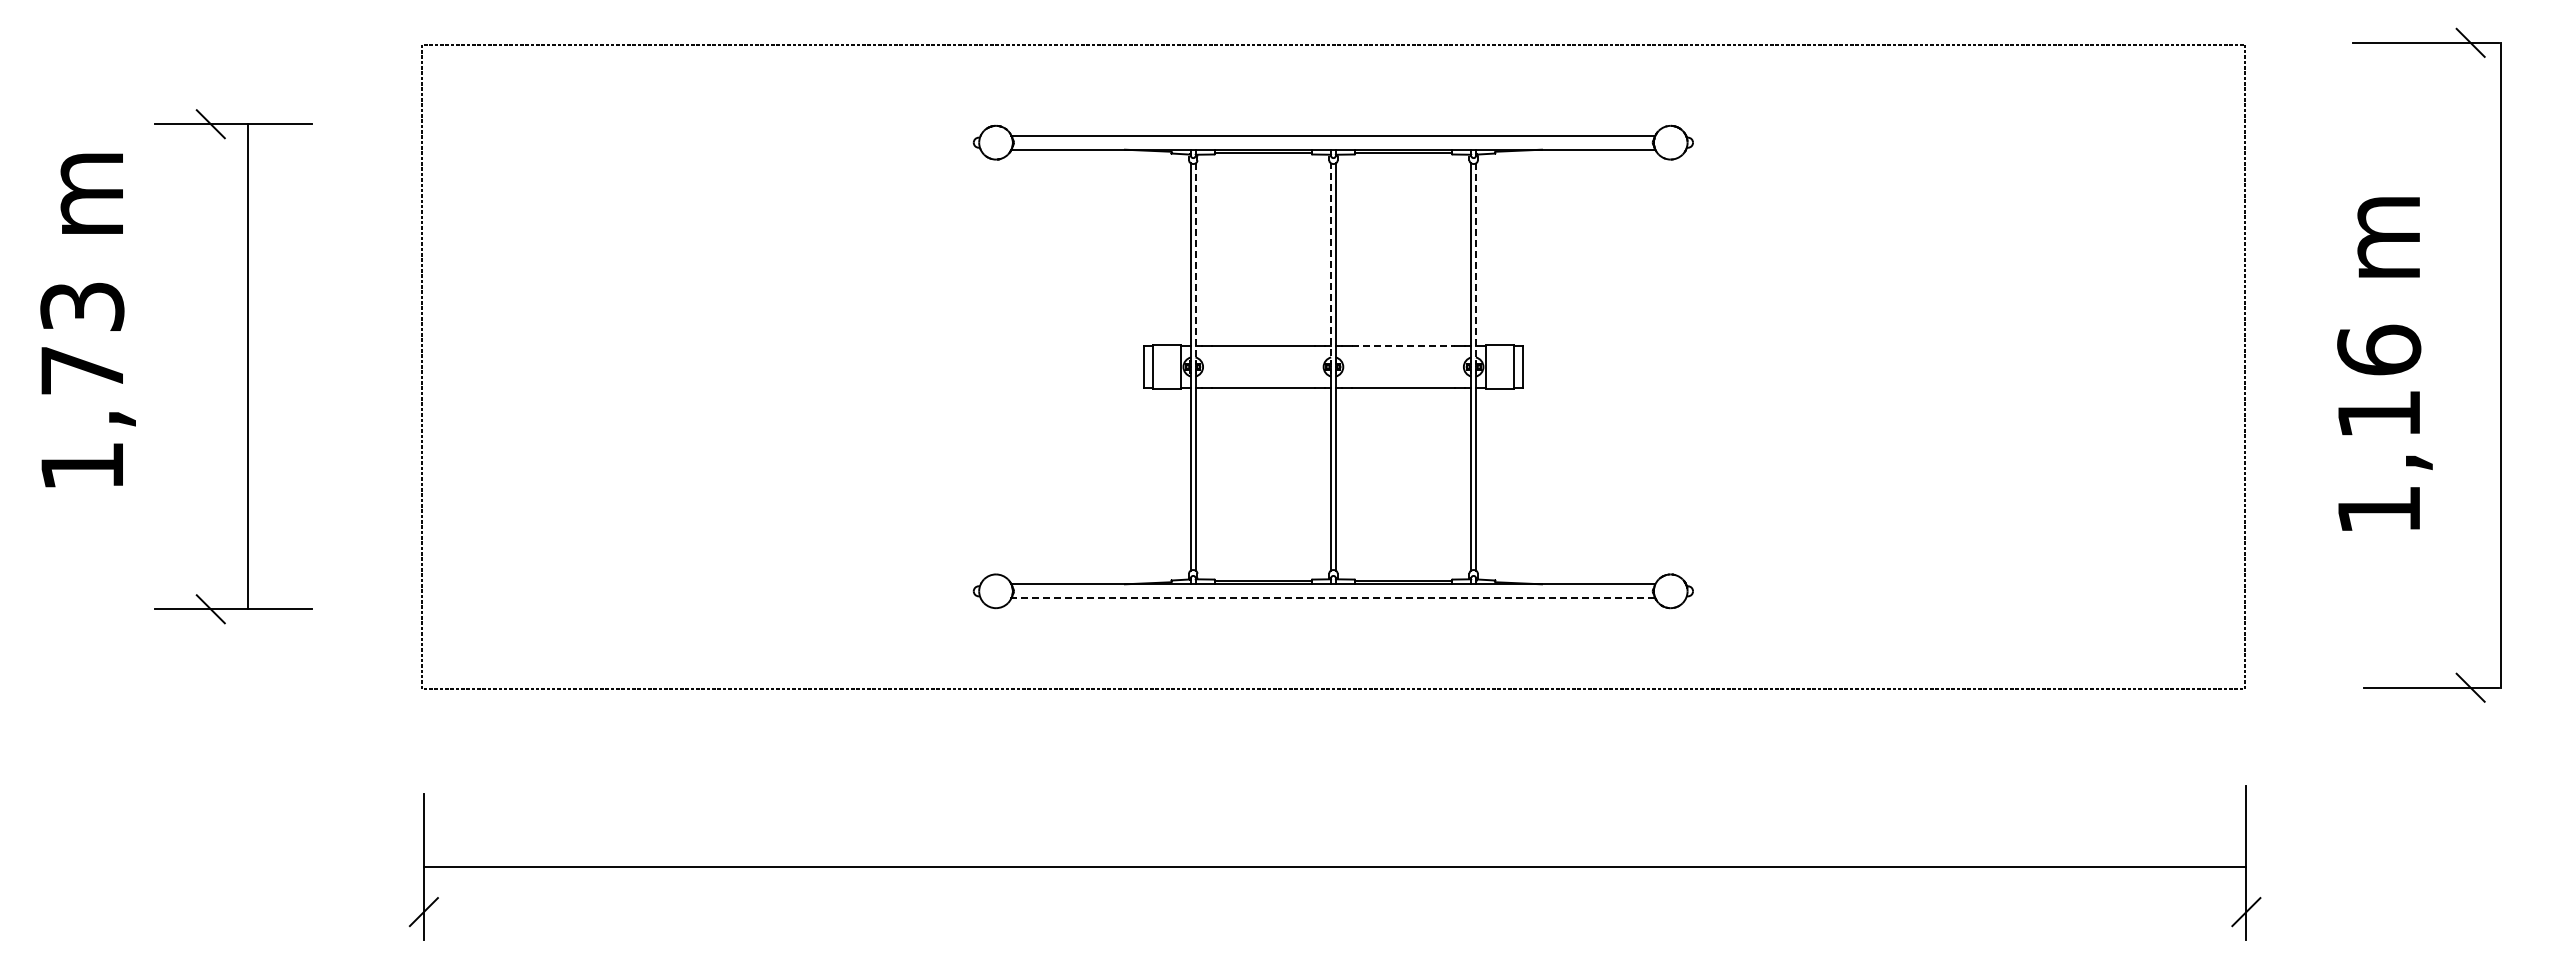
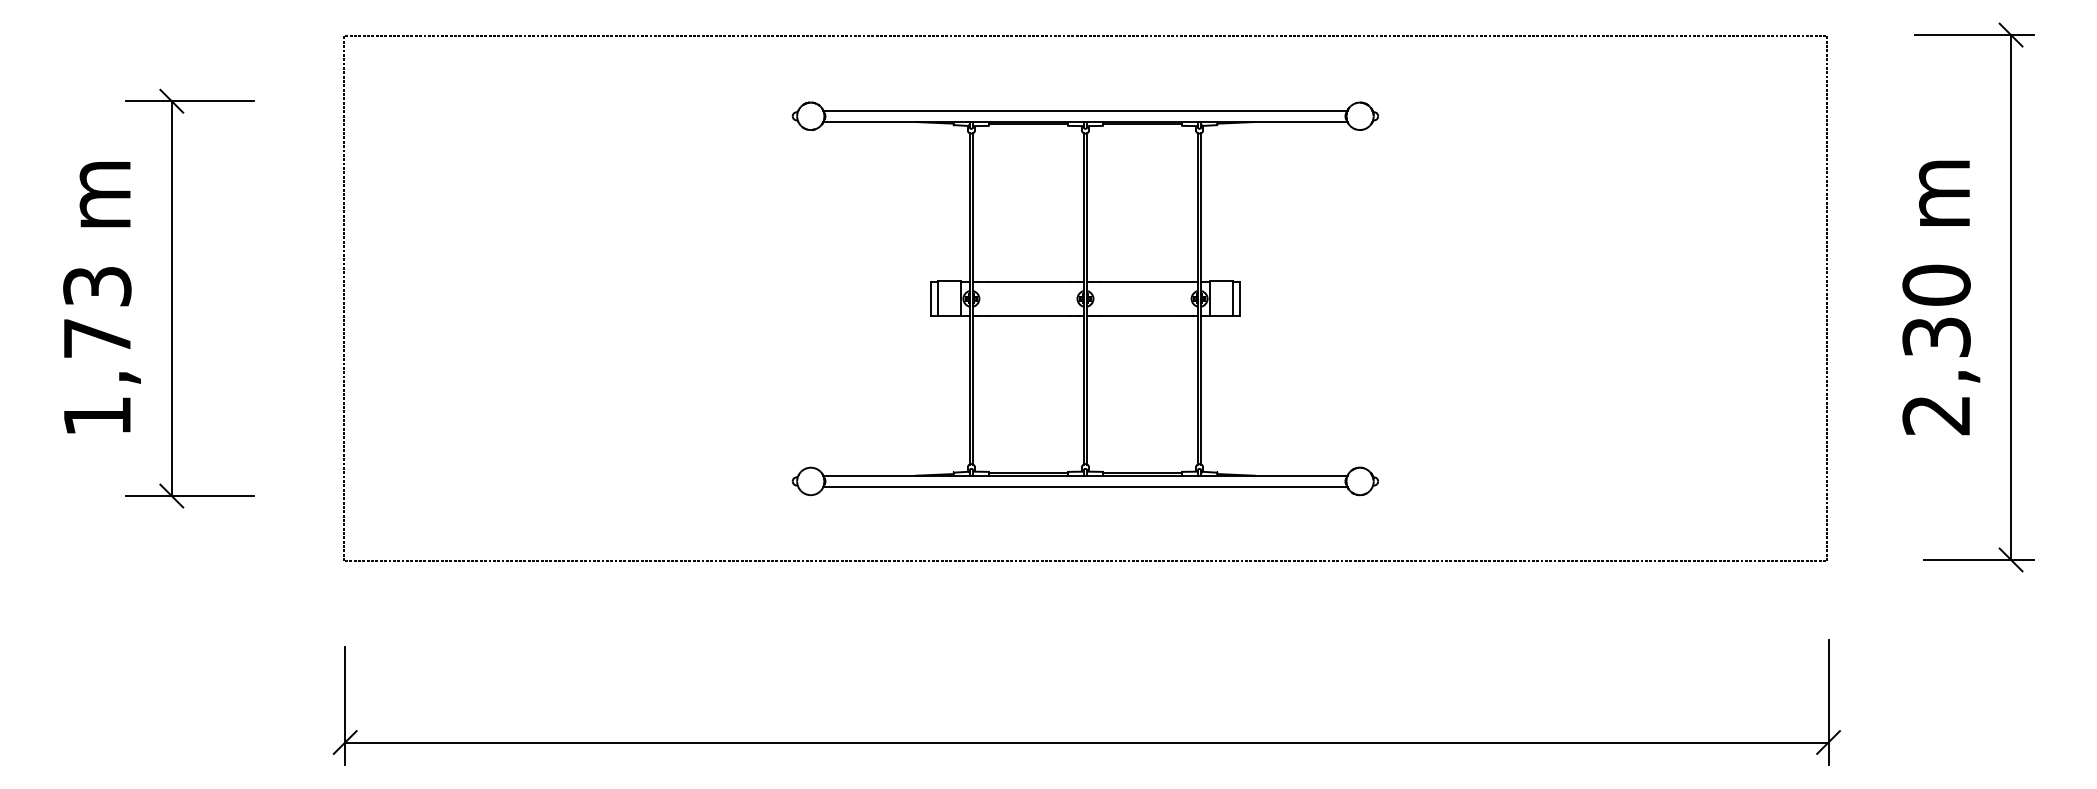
line: (1195, 265) -> (973, 216), dashed -> solid
line: (1331, 265) -> (1083, 216), dashed -> solid
line: (1475, 265) -> (1201, 216), dashed -> solid
text: (87, 320) -> (101, 297), moved
line: (1404, 345) -> (1143, 281), dashed -> solid
line: (2500, 364) -> (2010, 296), moved
line: (247, 366) -> (171, 298), moved
text: (2379, 429) -> (1936, 349), 1,16 -> 2,30
line: (1333, 598) -> (1085, 487), dashed -> solid
line: (1334, 867) -> (1086, 742), moved

